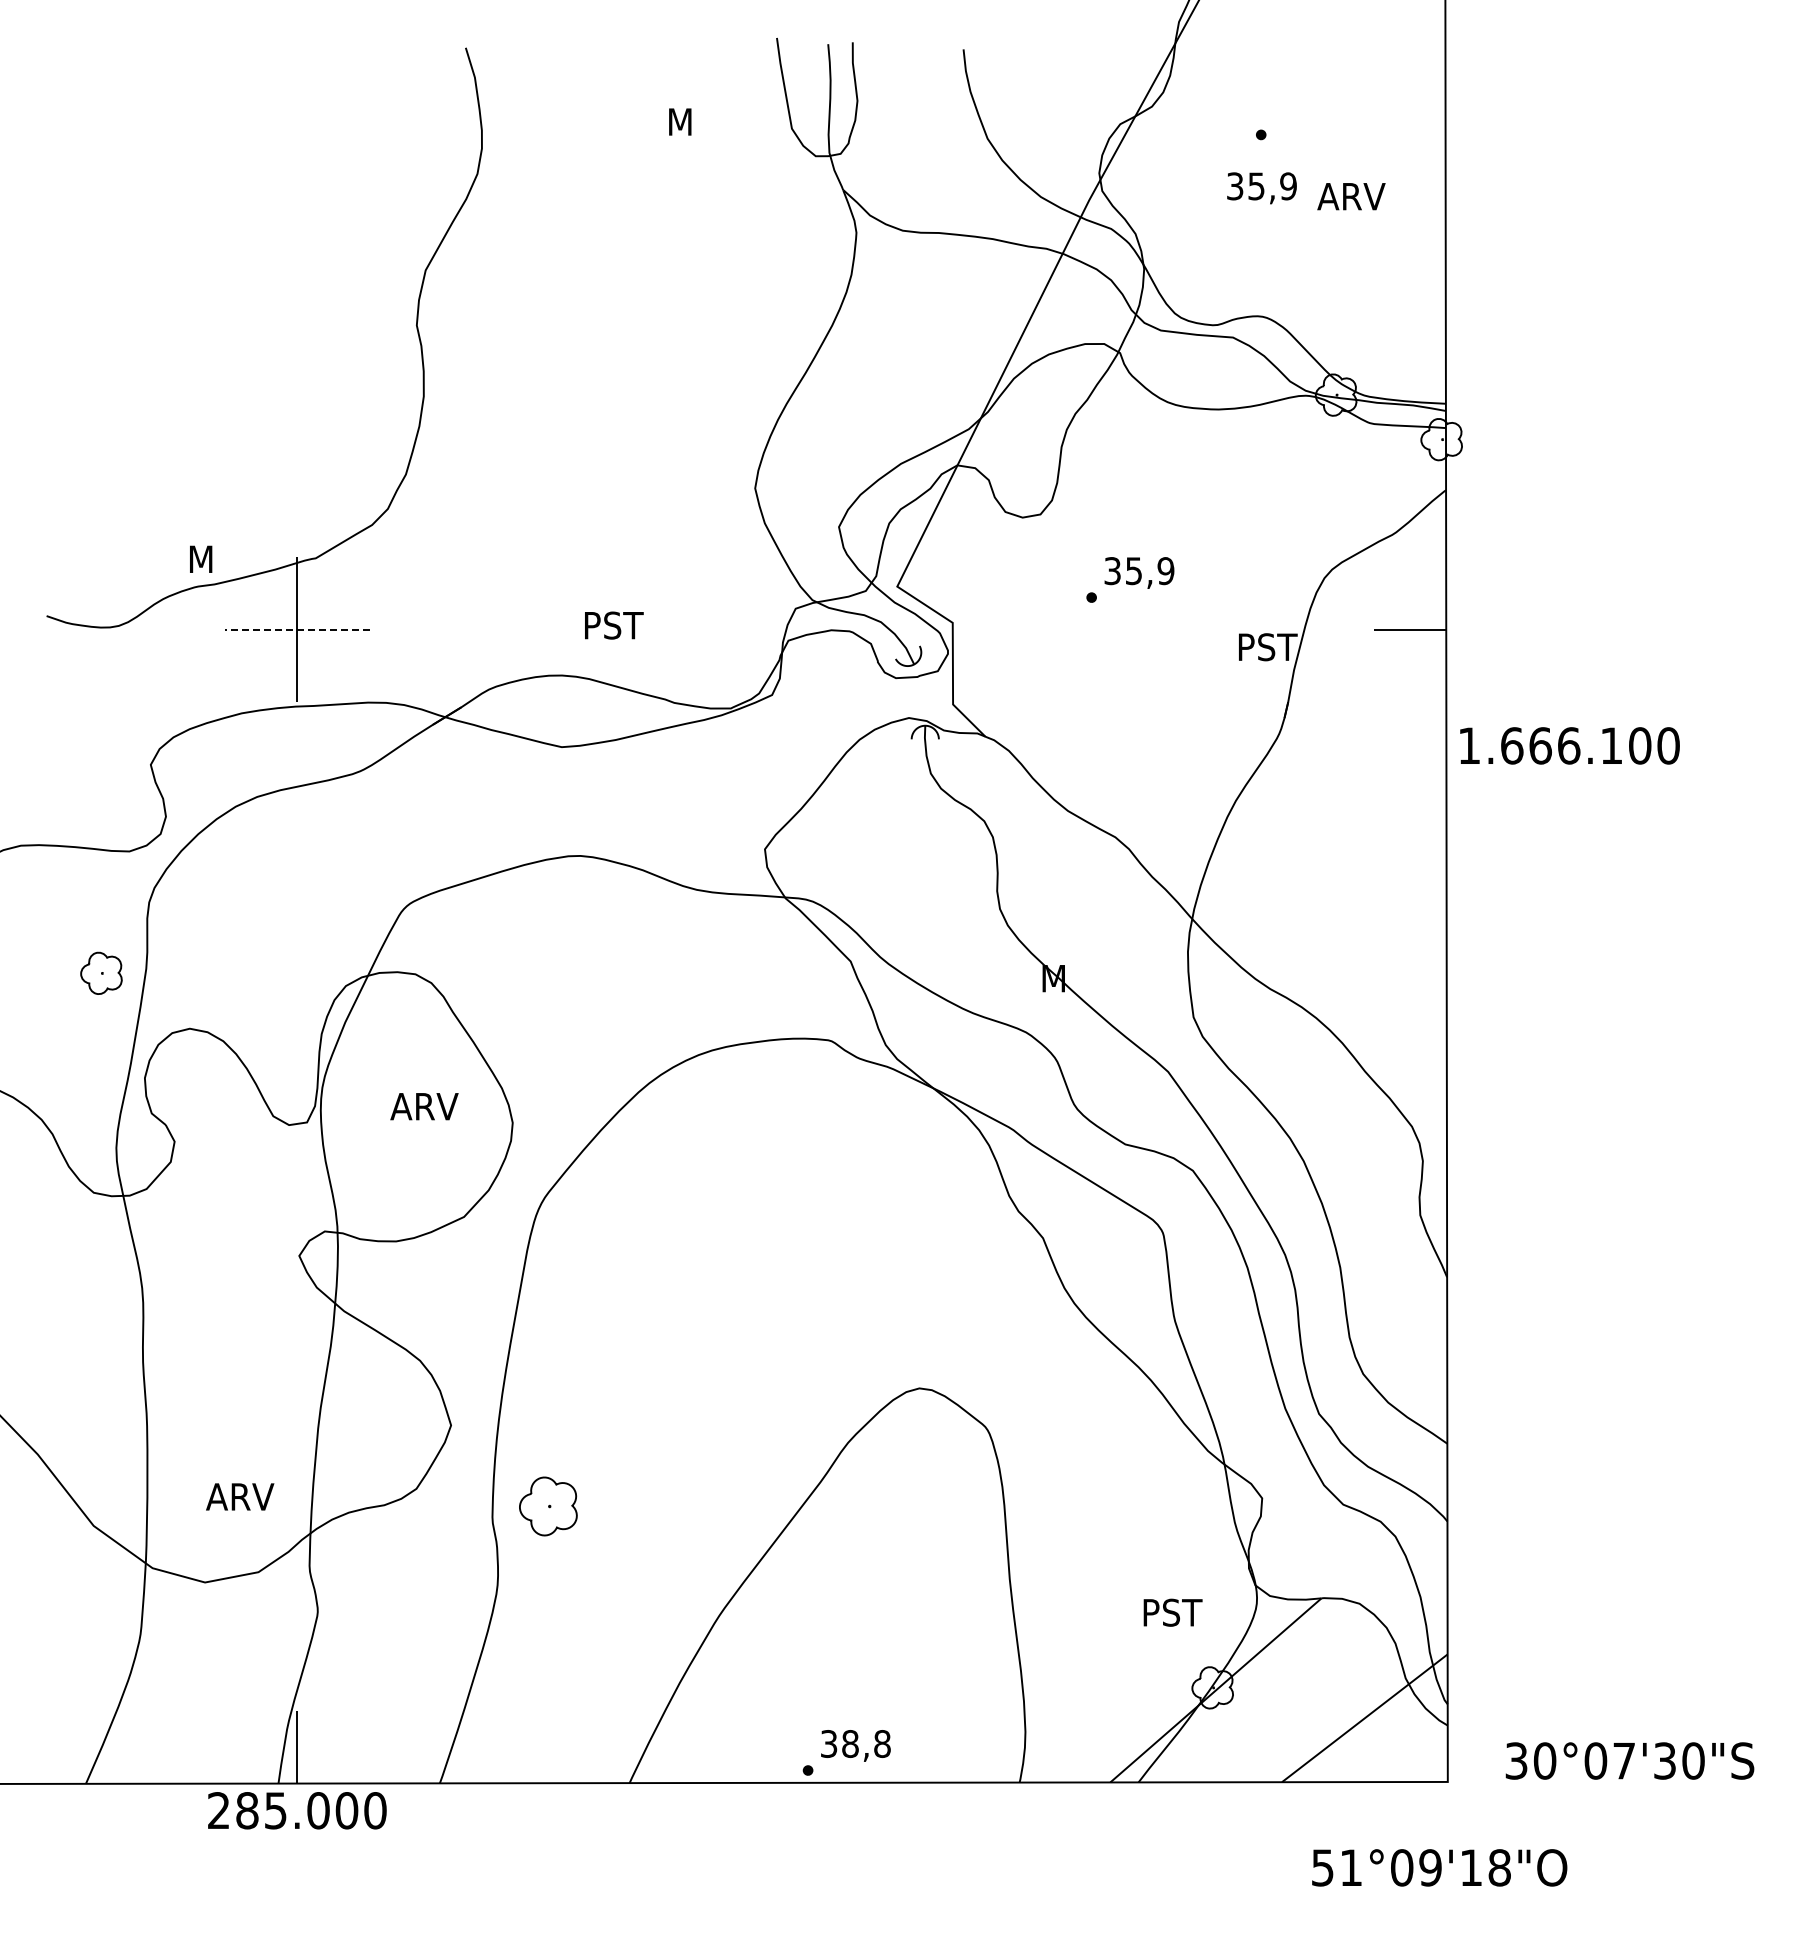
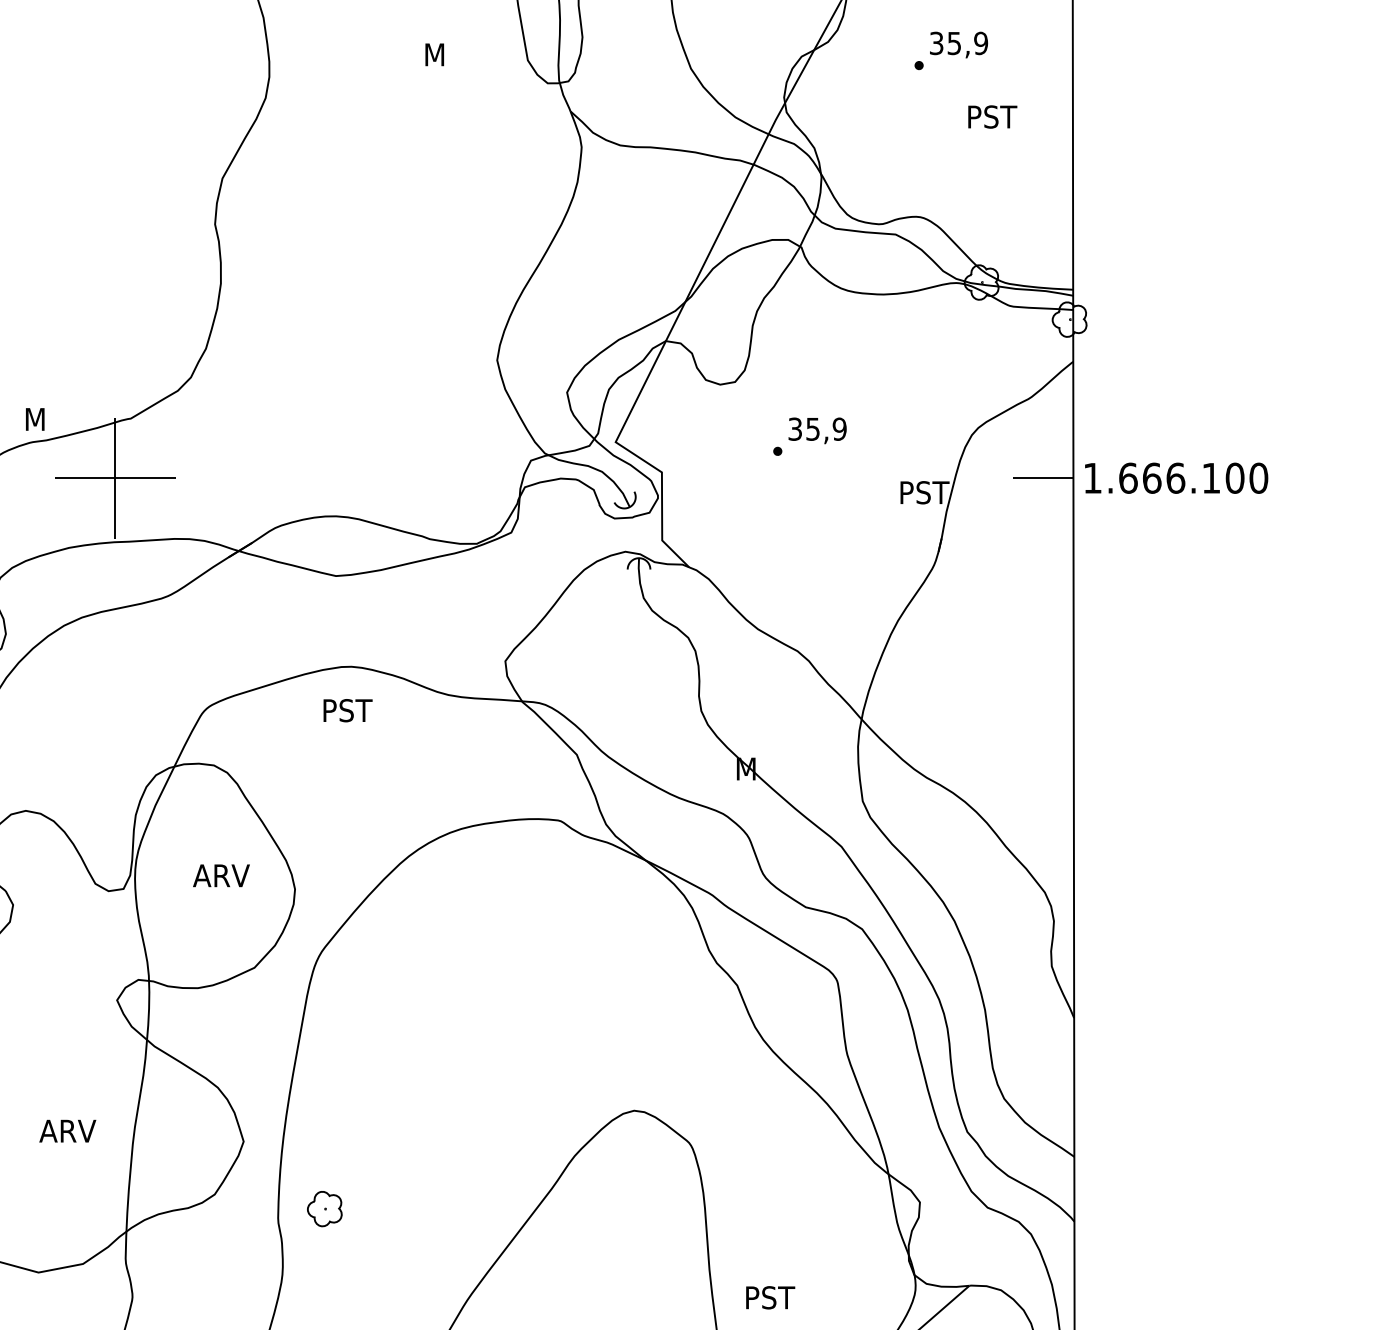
text: (1261, 188) -> (958, 45), moved
text: (1351, 196) -> (994, 116), ARV -> PST
text: (614, 625) -> (348, 710), moved
line: (297, 629) -> (115, 477), dashed -> solid
text: (1569, 745) -> (1176, 477), moved
text: (240, 1496) -> (68, 1130), moved
part: (548, 1505) -> (324, 1208), size x0.71
text: (1172, 1612) -> (770, 1297), moved

